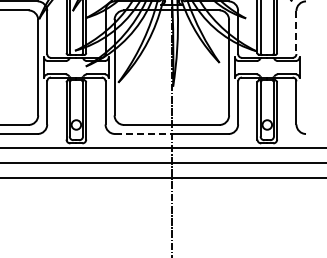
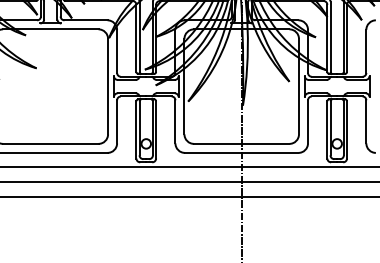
line: (296, 32) -> (366, 51), dashed -> solid
line: (143, 133) -> (213, 152), dashed -> solid

